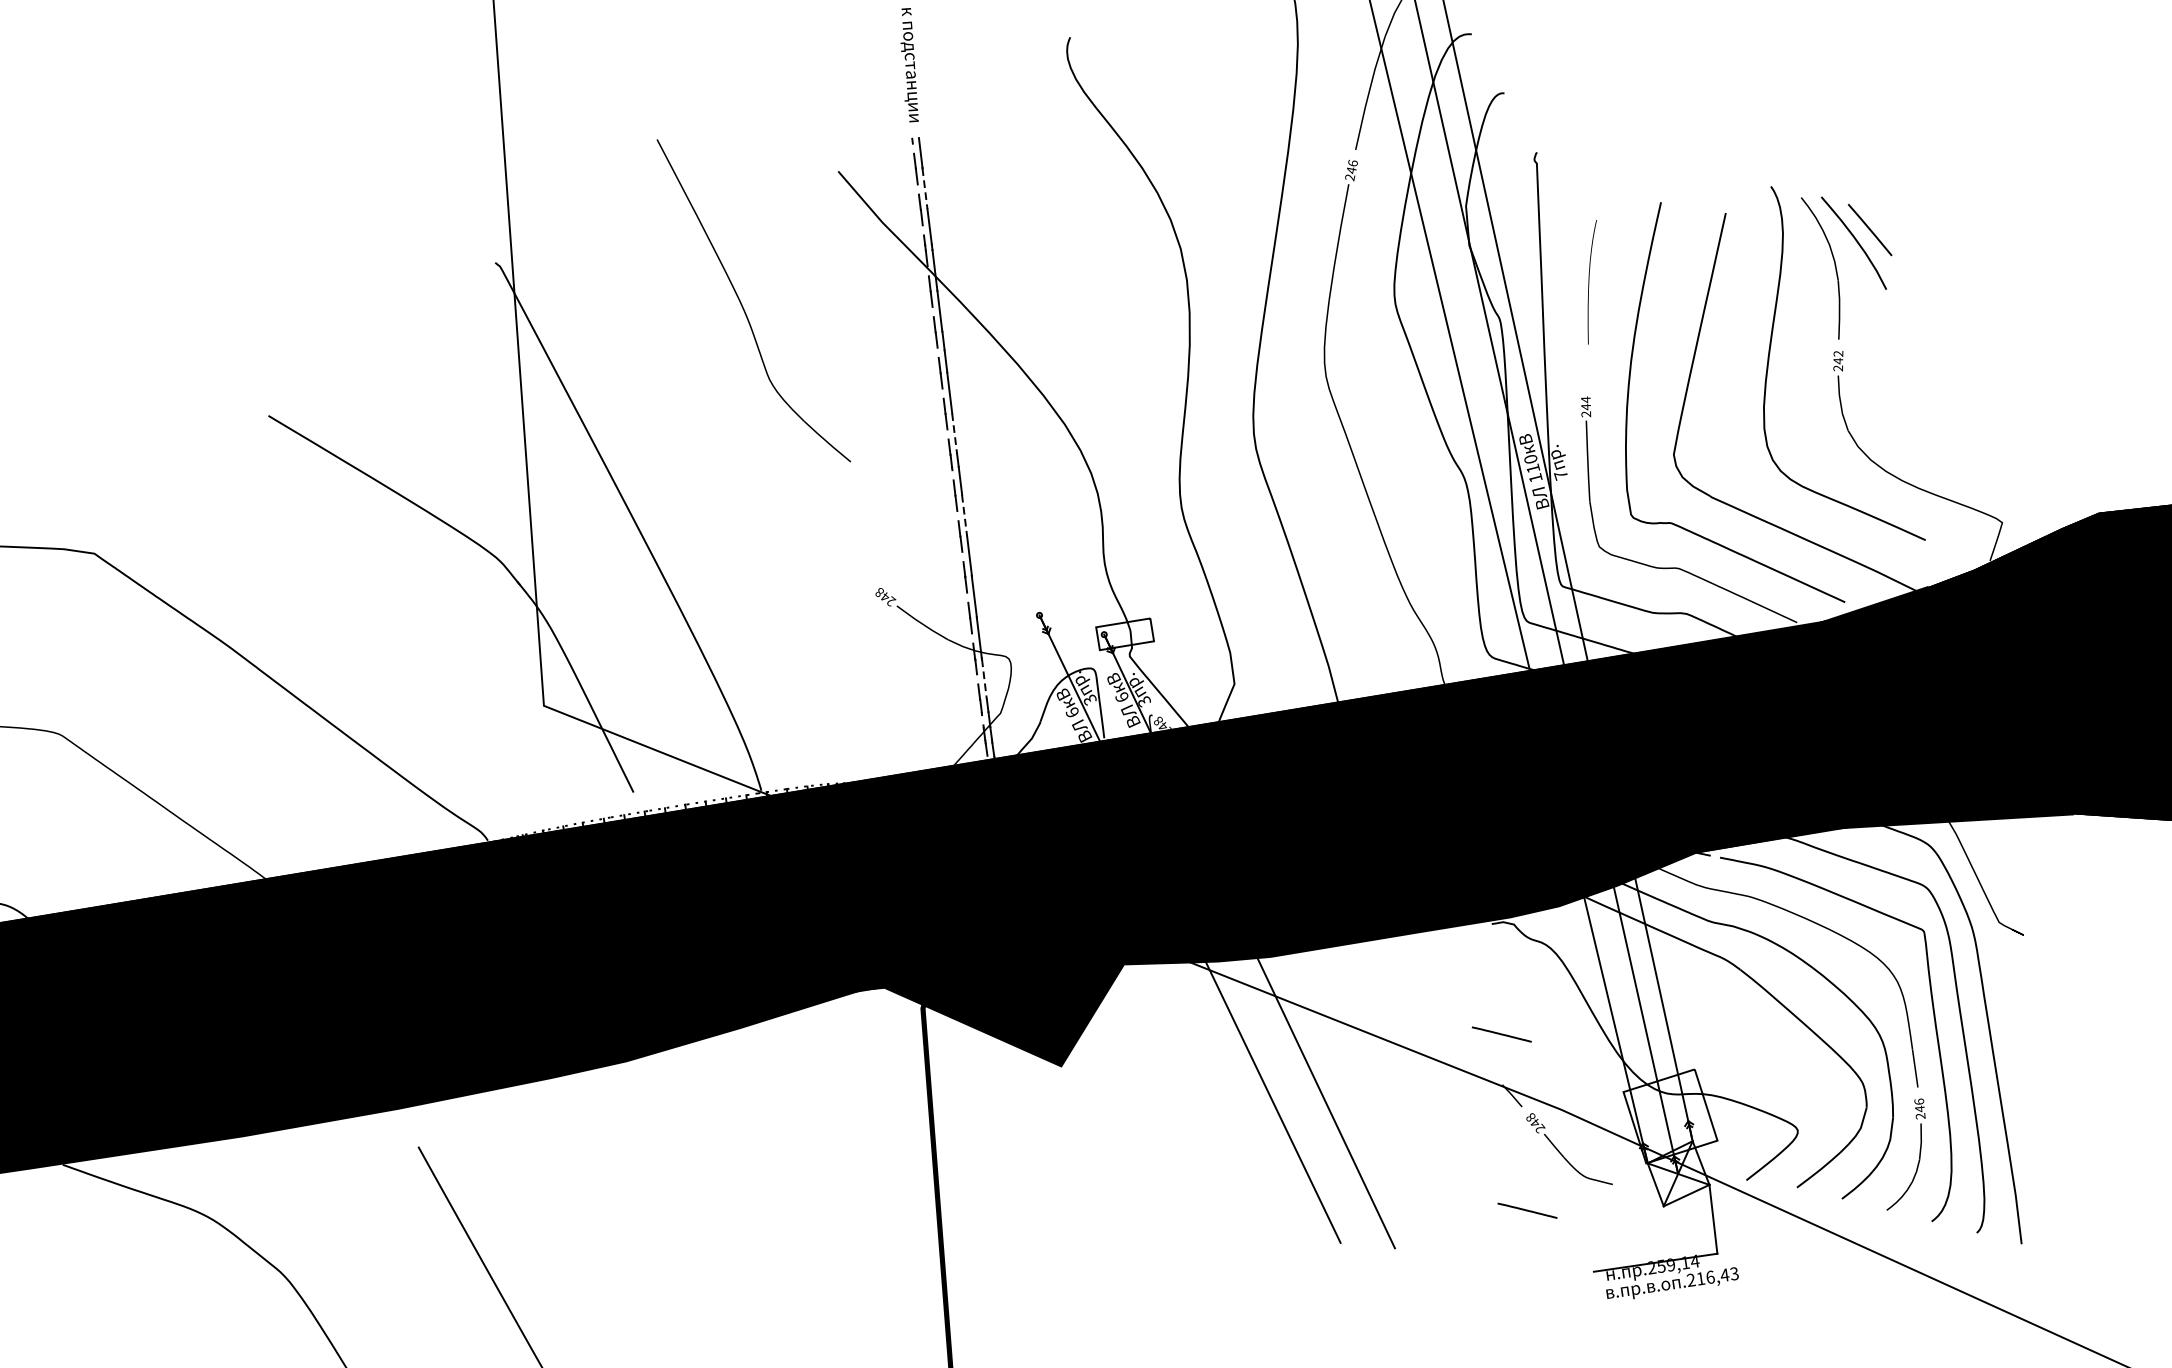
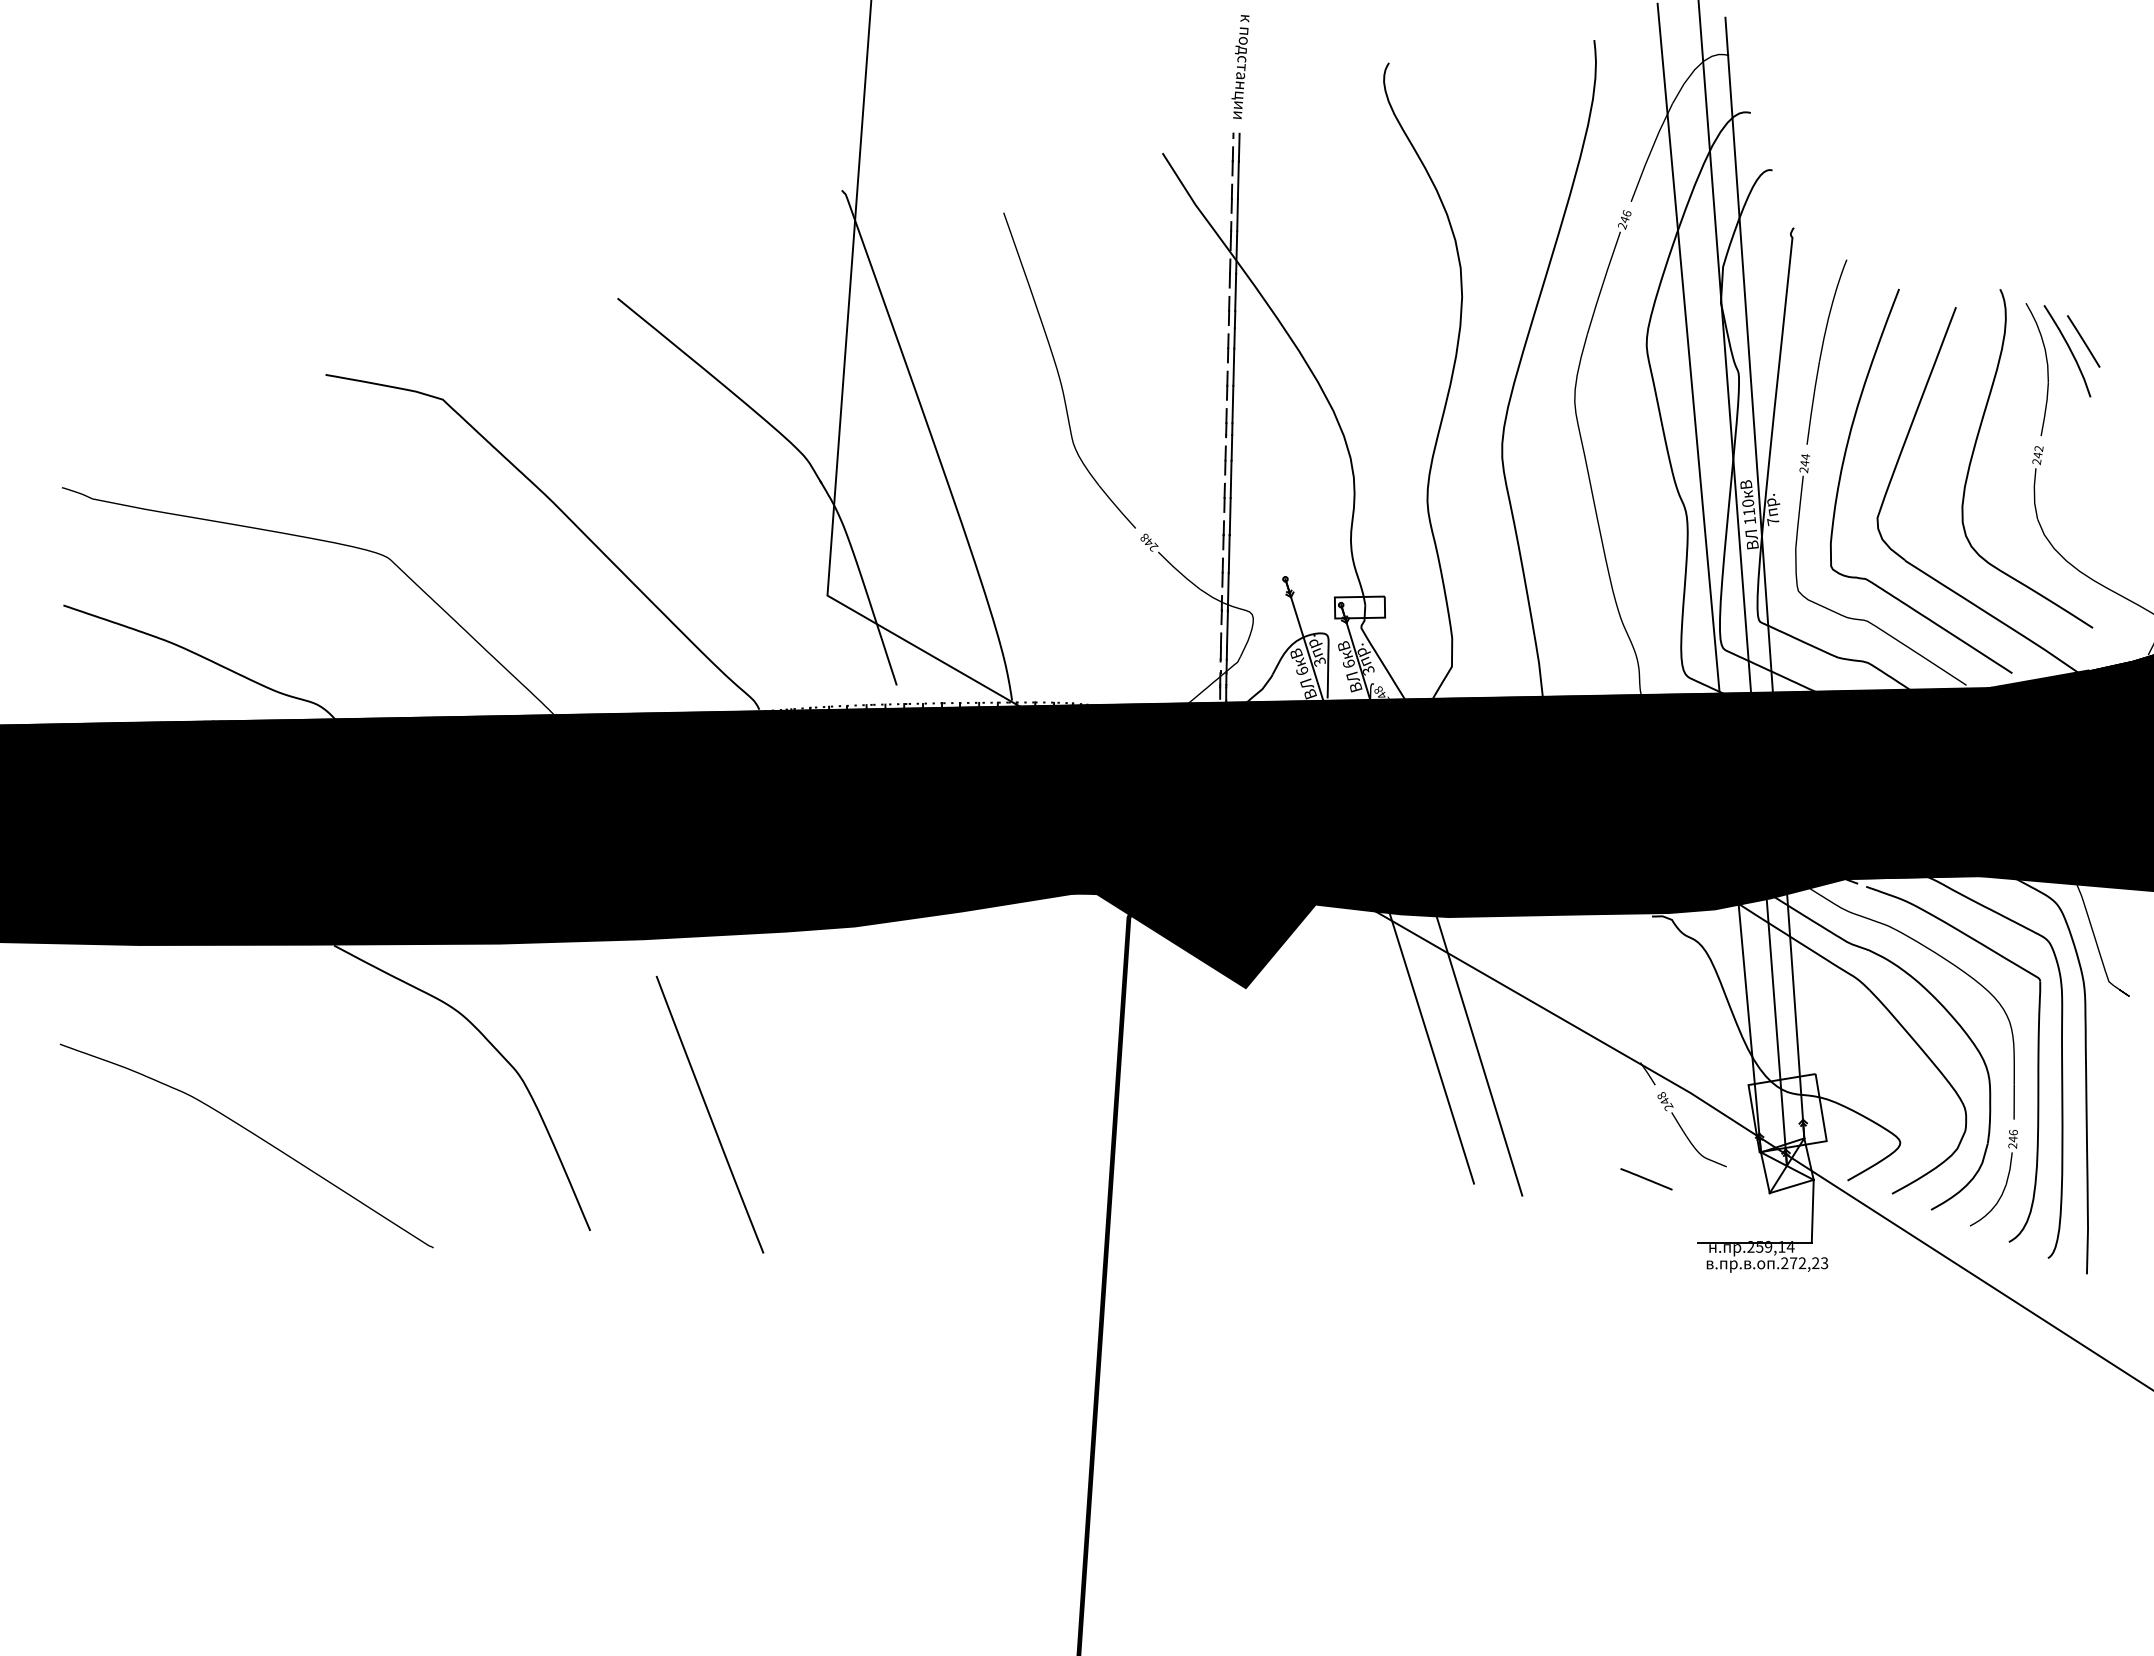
line: (925, 189) -> (1238, 180), dashed -> solid
part: (1591, 281) -> (1826, 351), size x1.67
part: (743, 306) -> (1059, 374), moved
line: (954, 433) -> (1232, 404), dashed -> solid
line: (965, 515) -> (1231, 479), dashed -> solid
line: (984, 680) -> (1227, 630), dashed -> solid
line: (1501, 1034) -> (1646, 1017), removed
text: (1712, 1277) -> (1804, 1263), .216,43 -> .272,23

